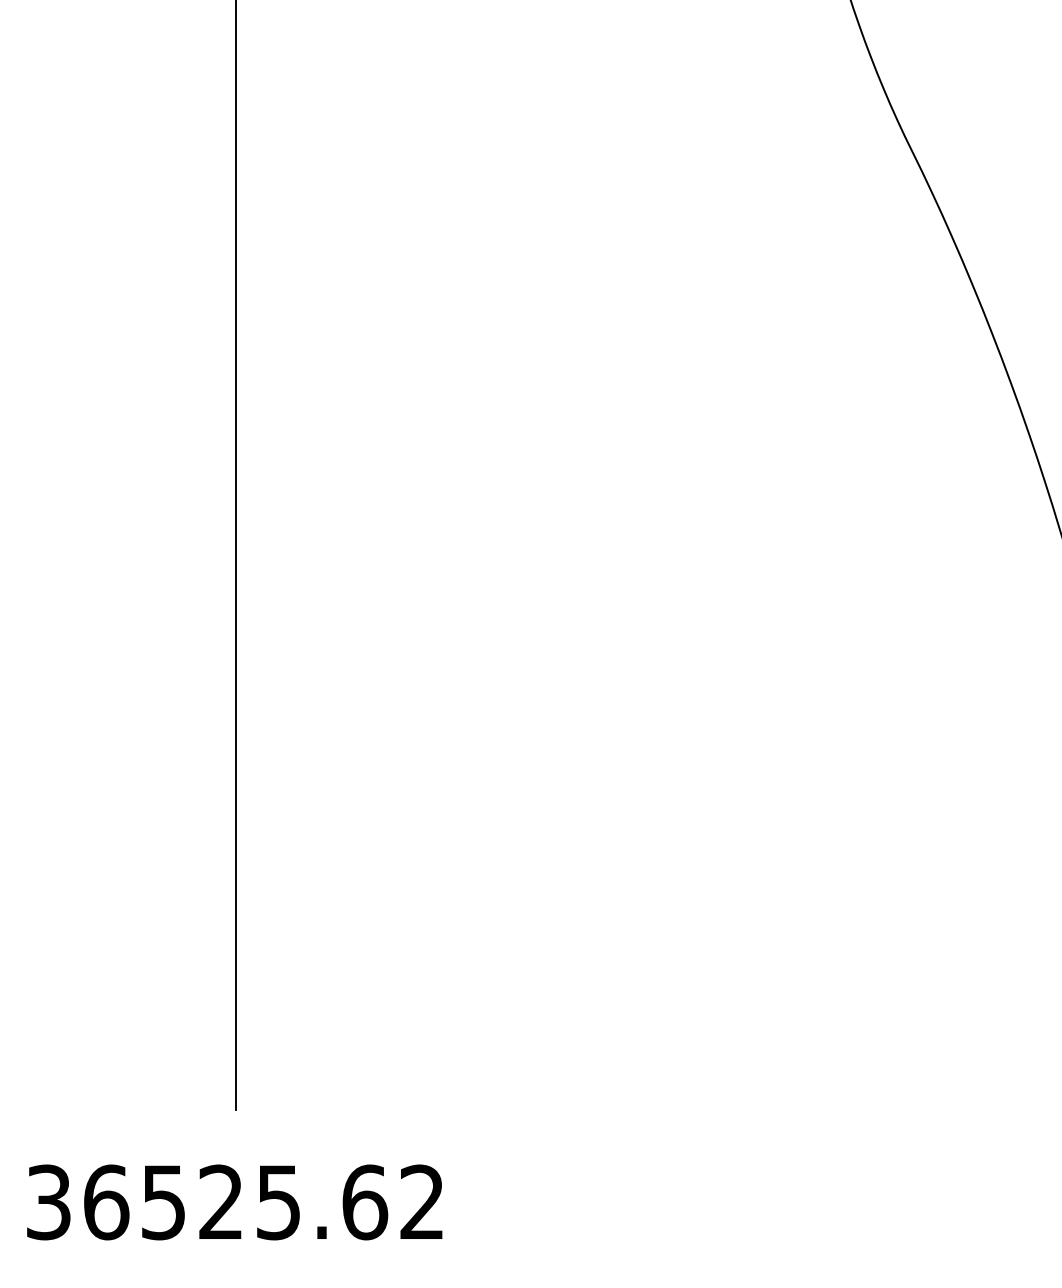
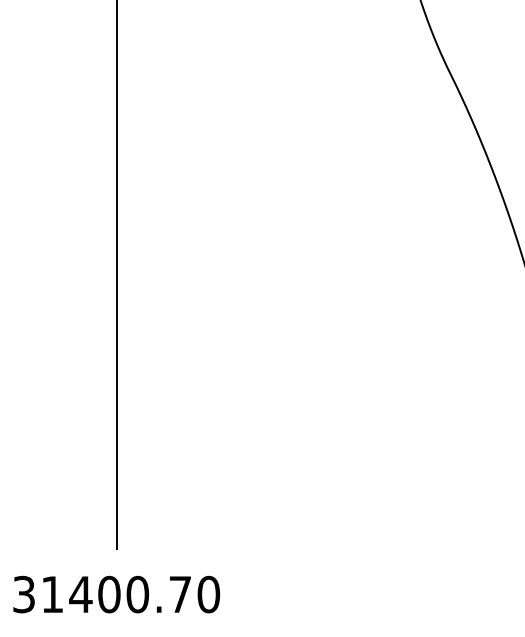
text: (264, 1202) -> (130, 594), 36525.62 -> 31400.70

